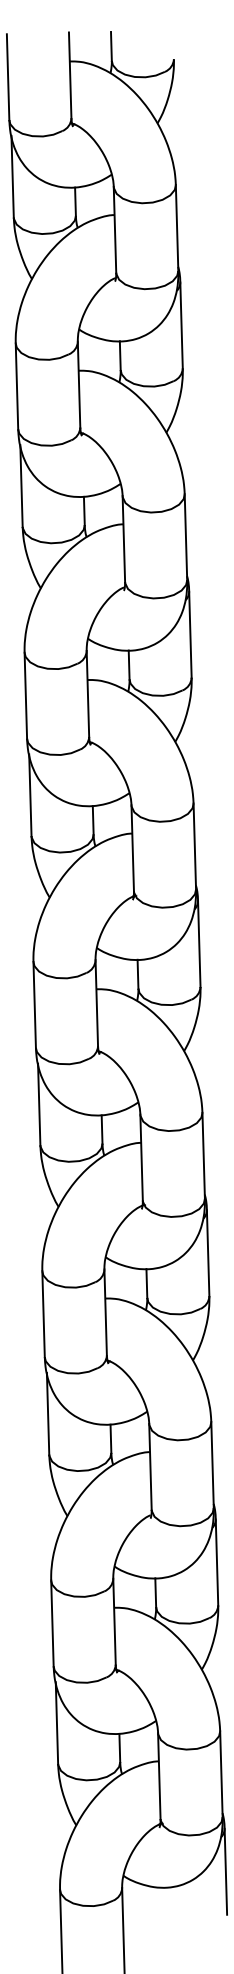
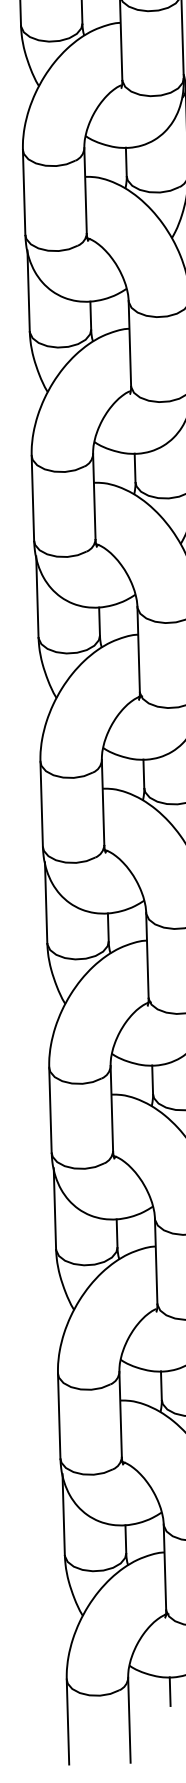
line: (164, 1901) -> (170, 1691), added

